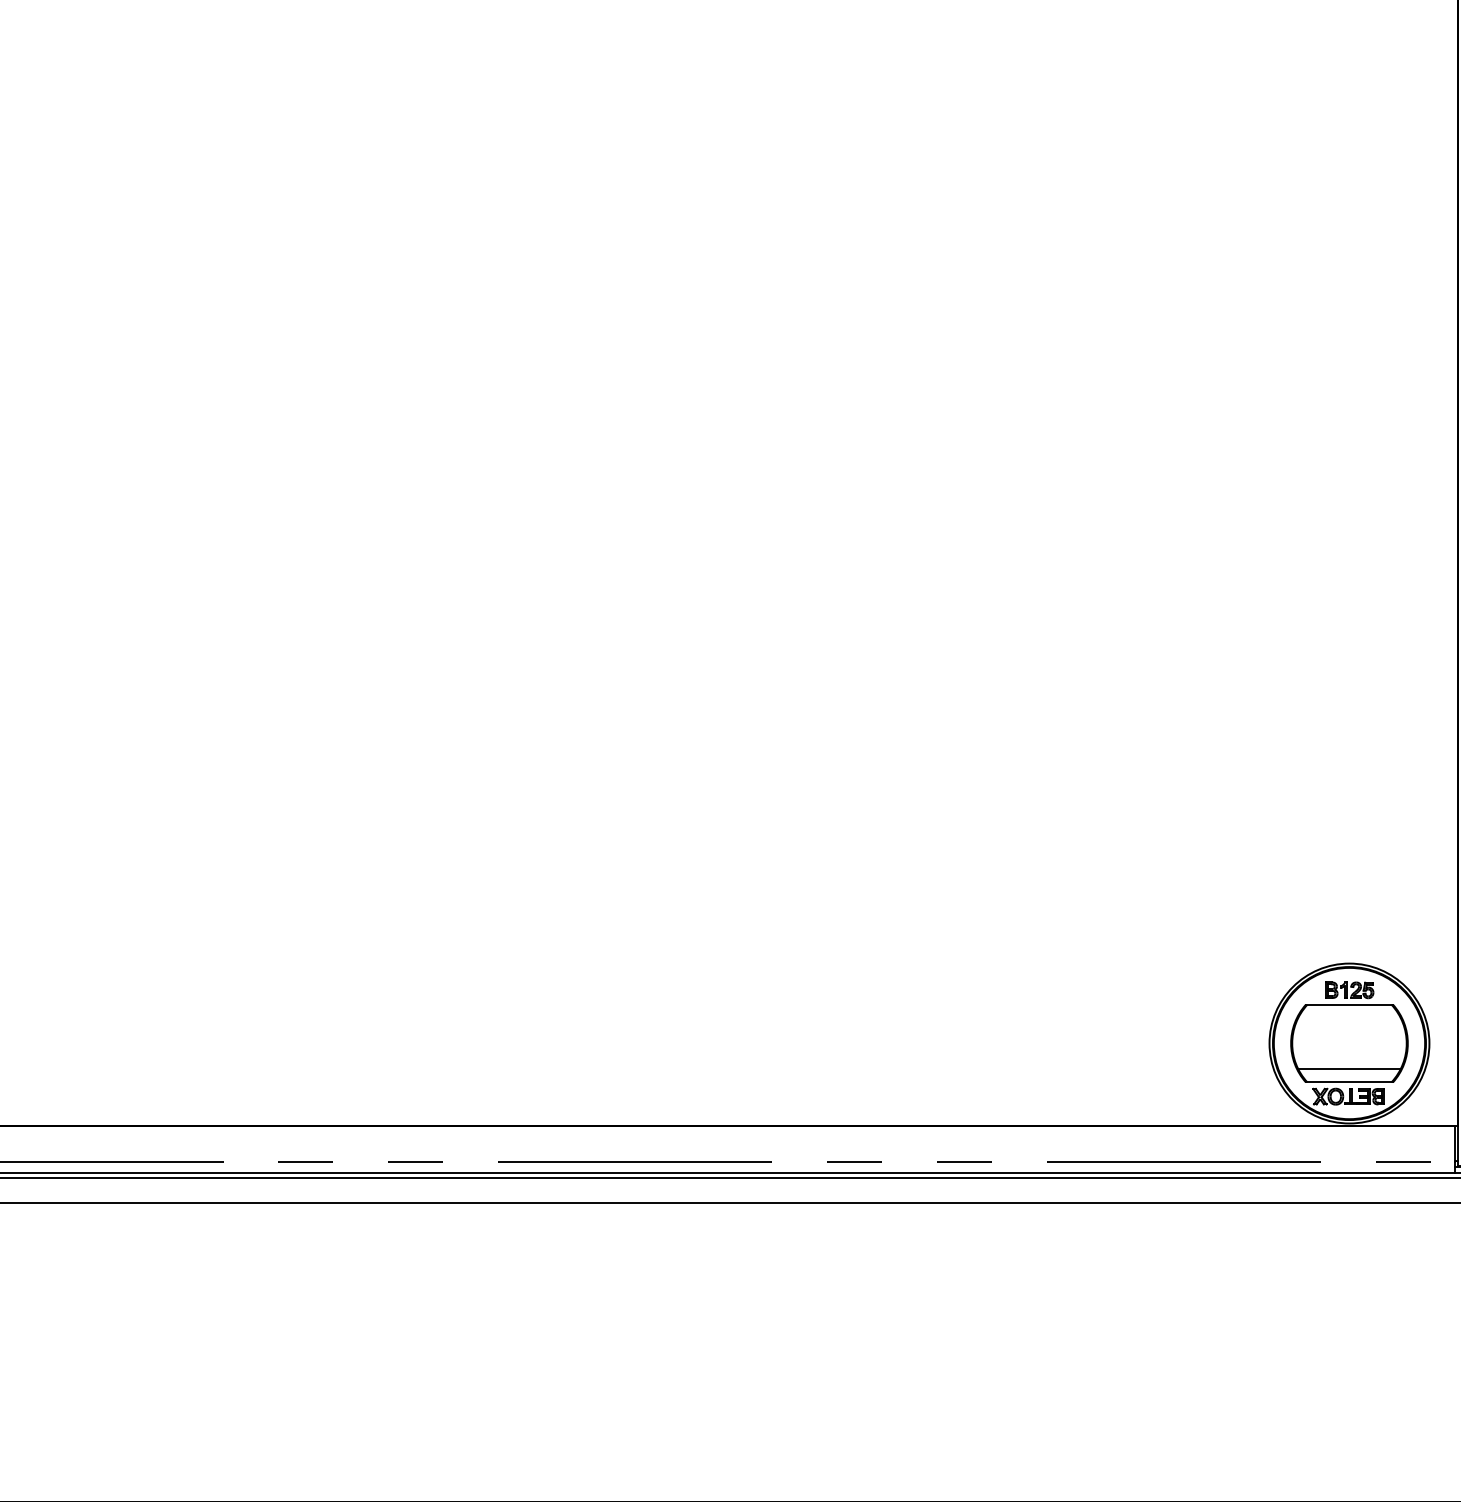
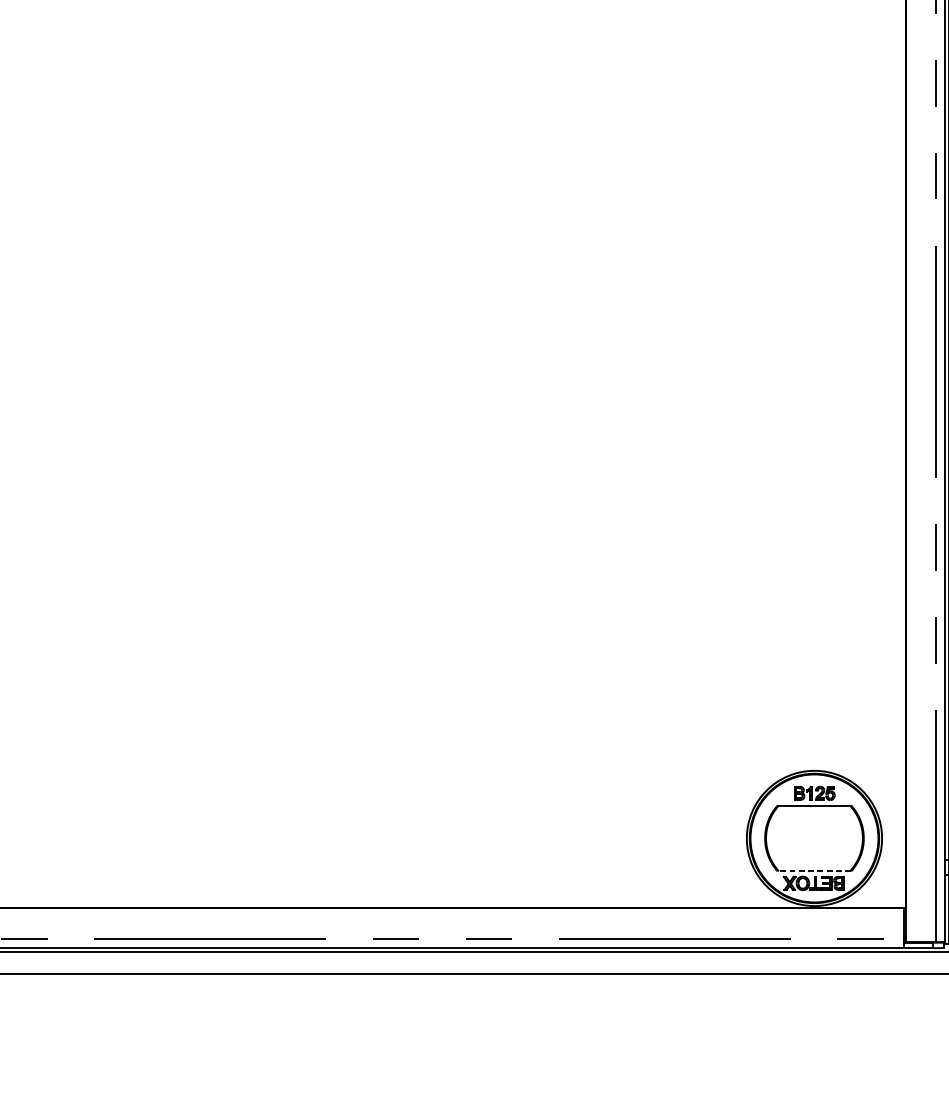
line: (1349, 1069) -> (814, 860), removed
line: (1348, 1082) -> (813, 871), solid -> dashed

